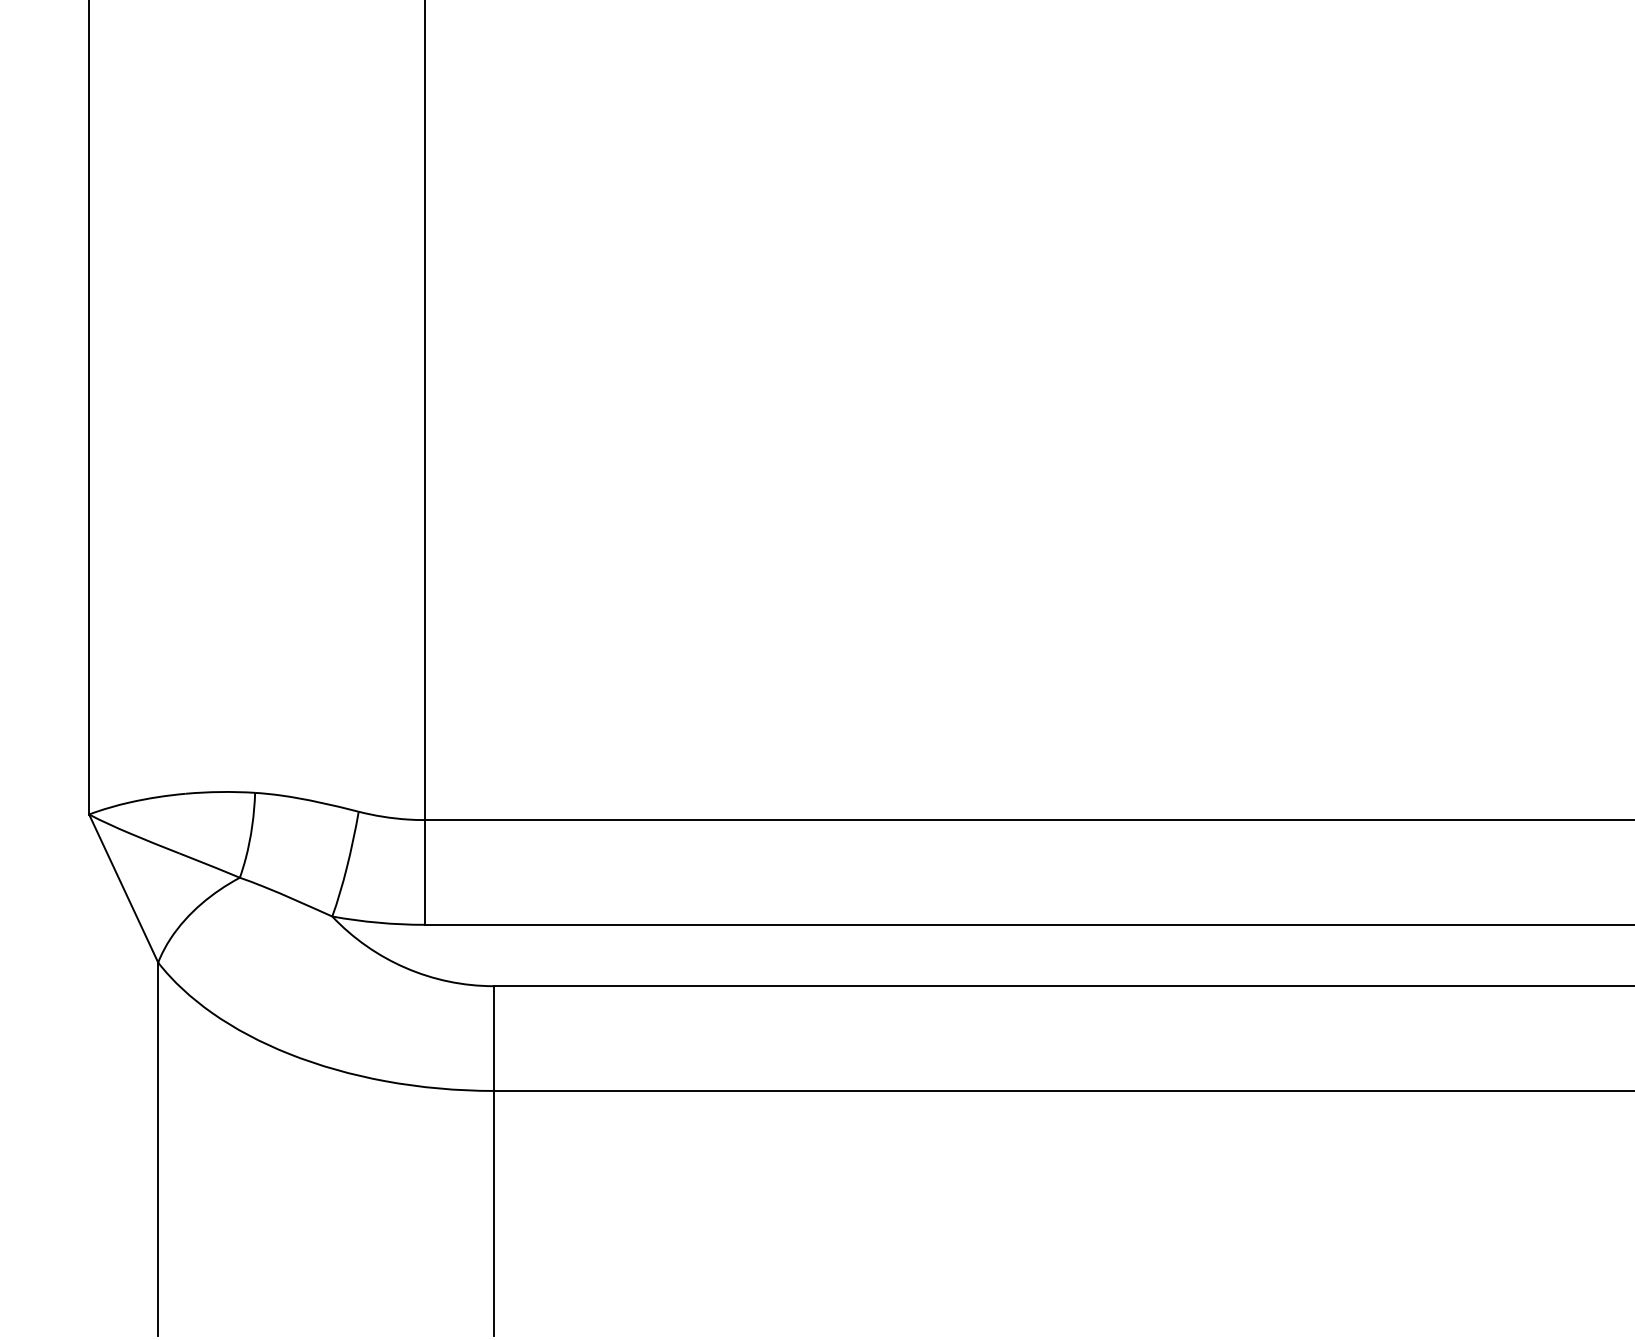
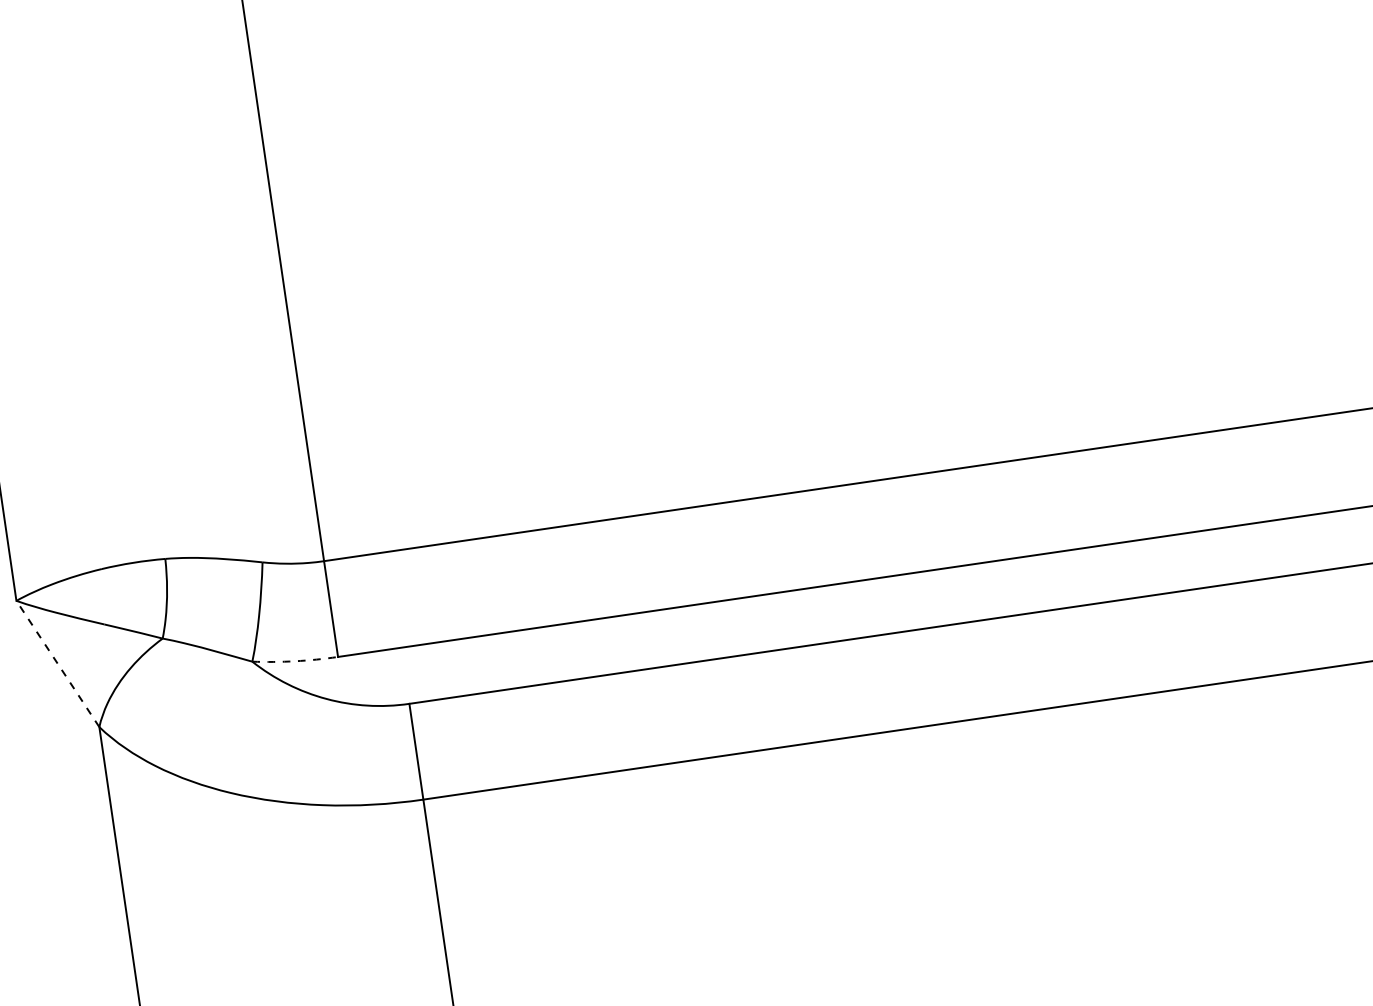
line: (123, 888) -> (57, 663), solid -> dashed
arc: (378, 922) -> (295, 661), solid -> dashed

